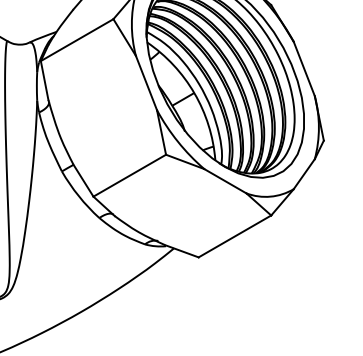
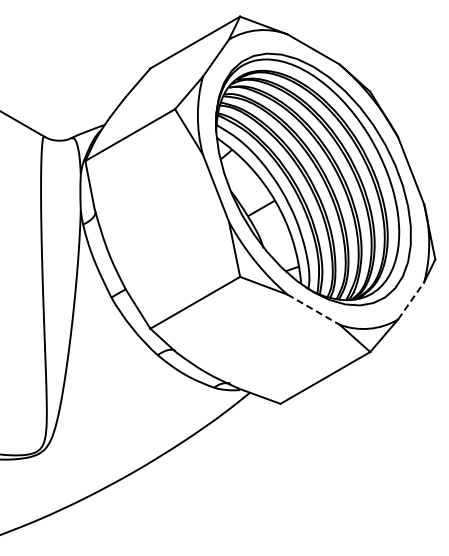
line: (304, 173) -> (411, 300), solid -> dashed
line: (225, 181) -> (313, 309), solid -> dashed

